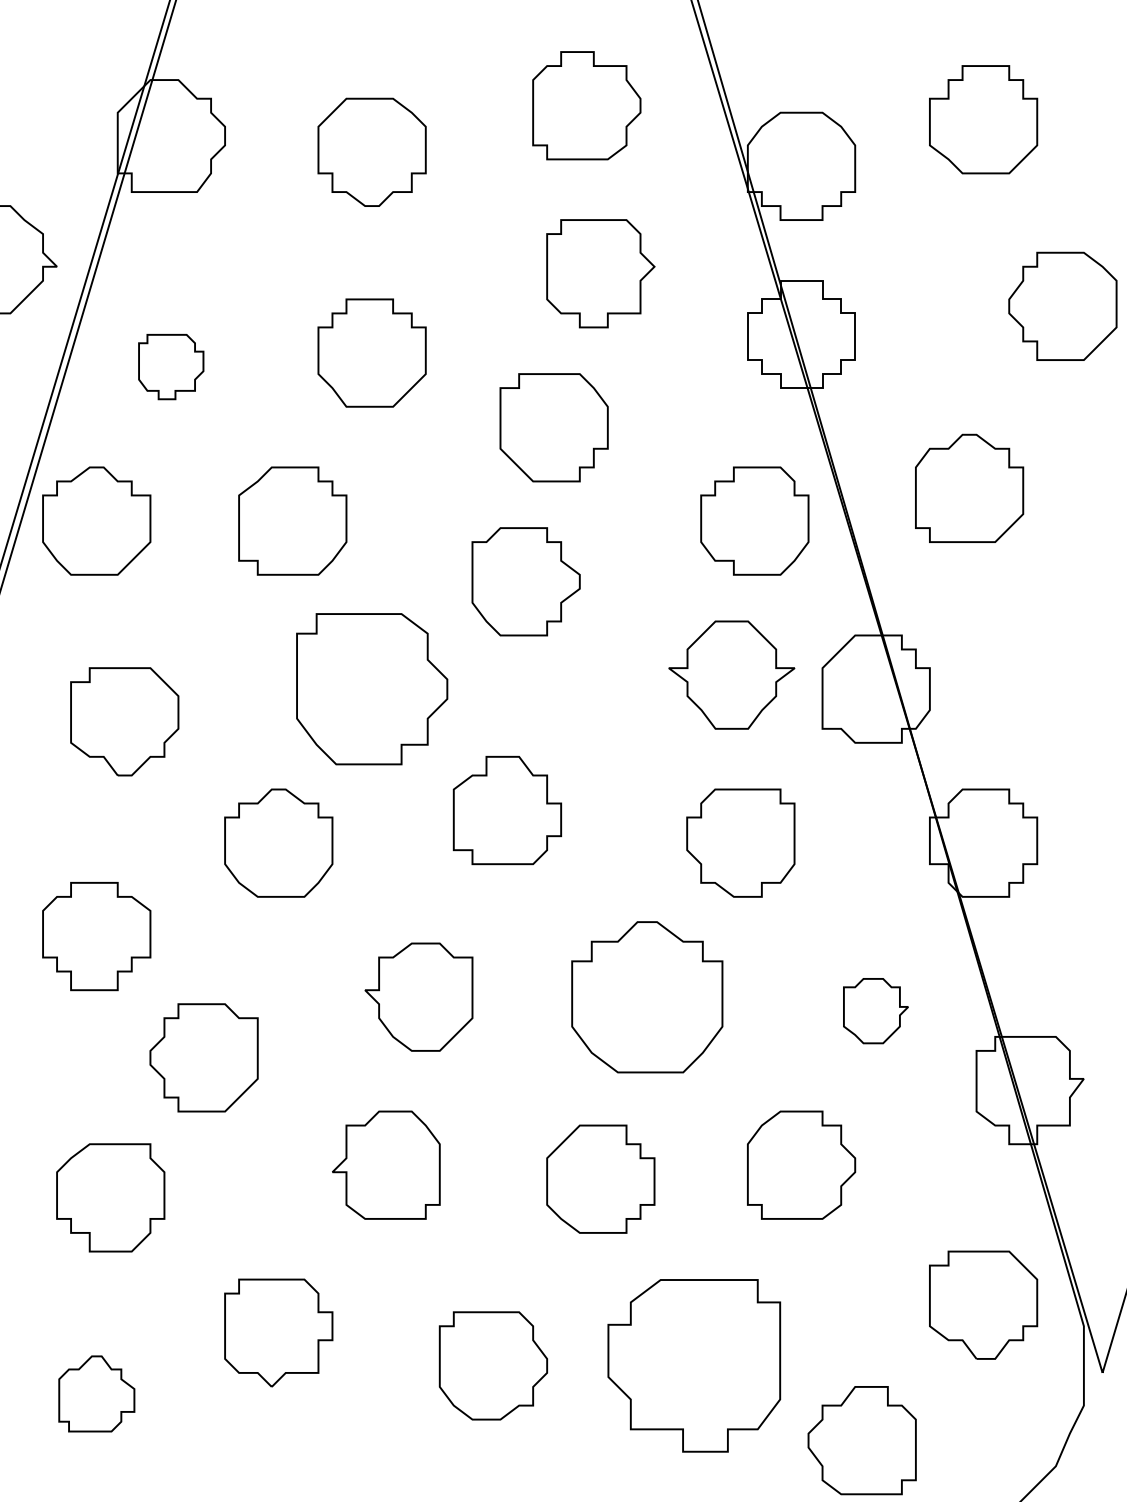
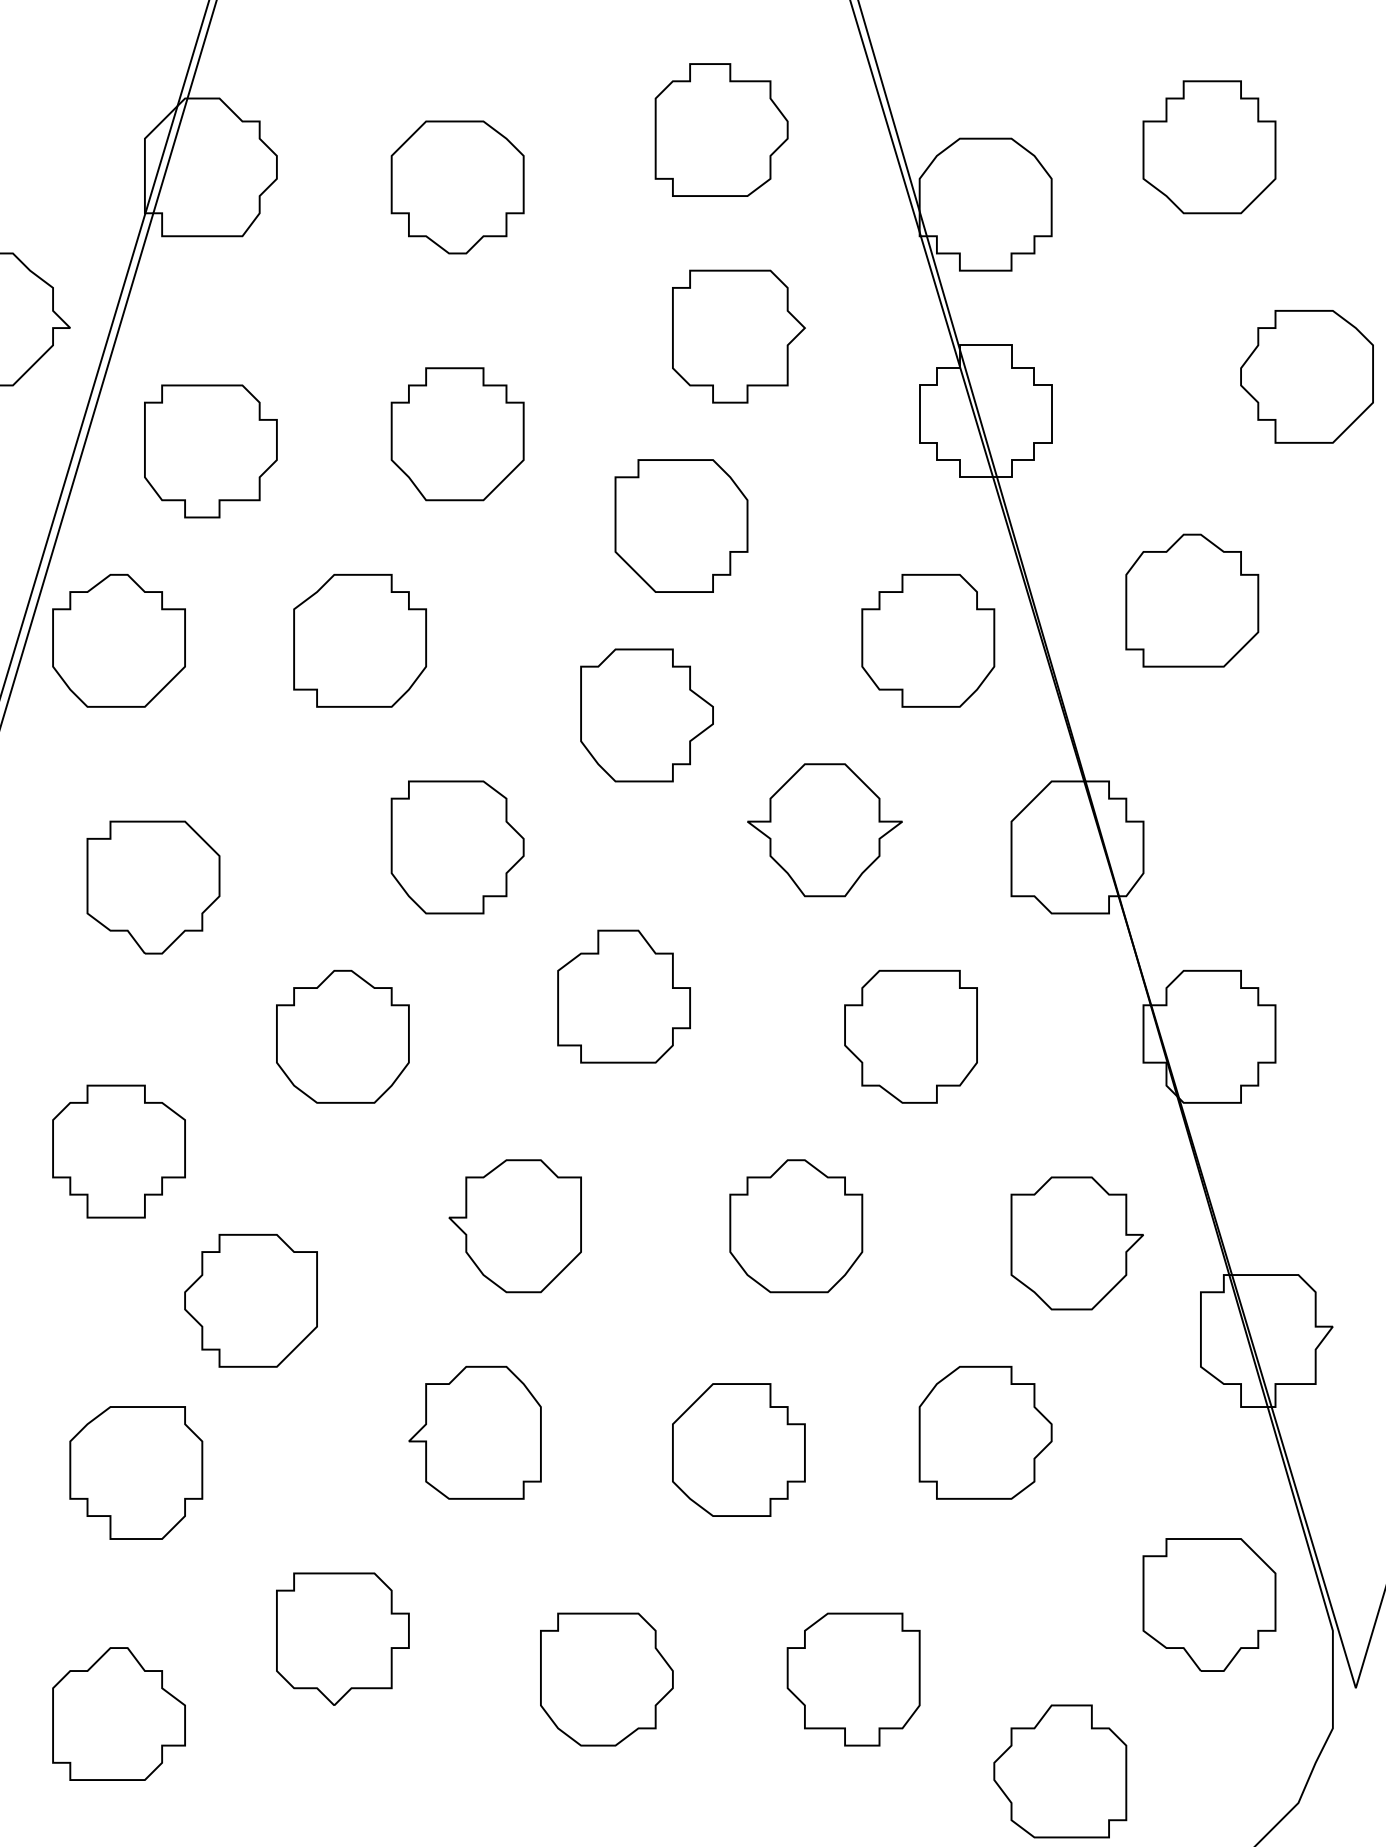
part: (170, 366) -> (209, 450), size x1.67
part: (731, 674) -> (824, 829), moved
part: (371, 688) -> (456, 846), size x0.71
part: (647, 996) -> (796, 1225), size x0.71
part: (875, 1010) -> (1076, 1242), size x1.67
part: (693, 1365) -> (852, 1679), size x0.62
part: (96, 1393) -> (118, 1713), size x1.43

